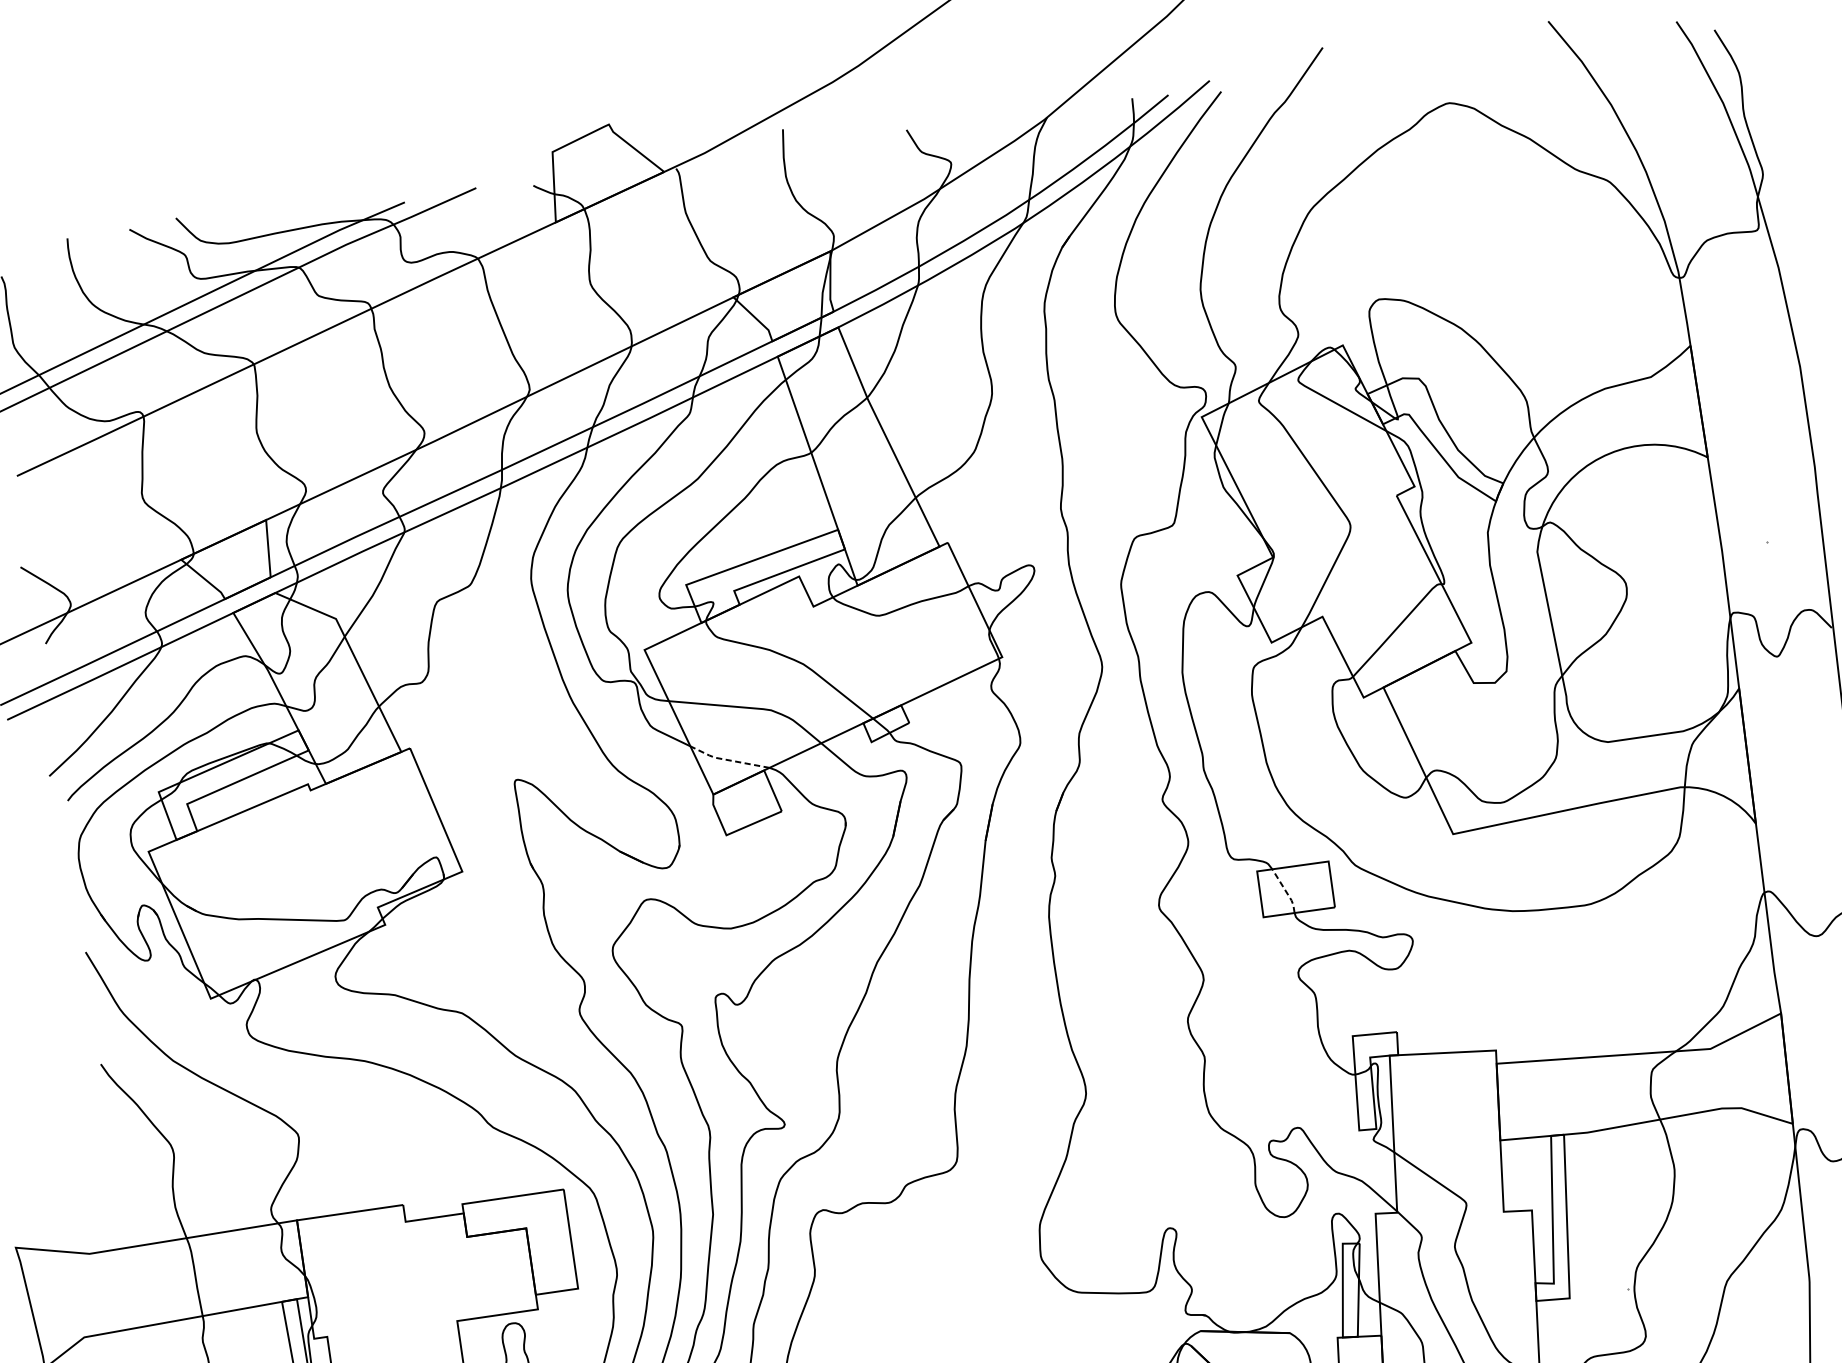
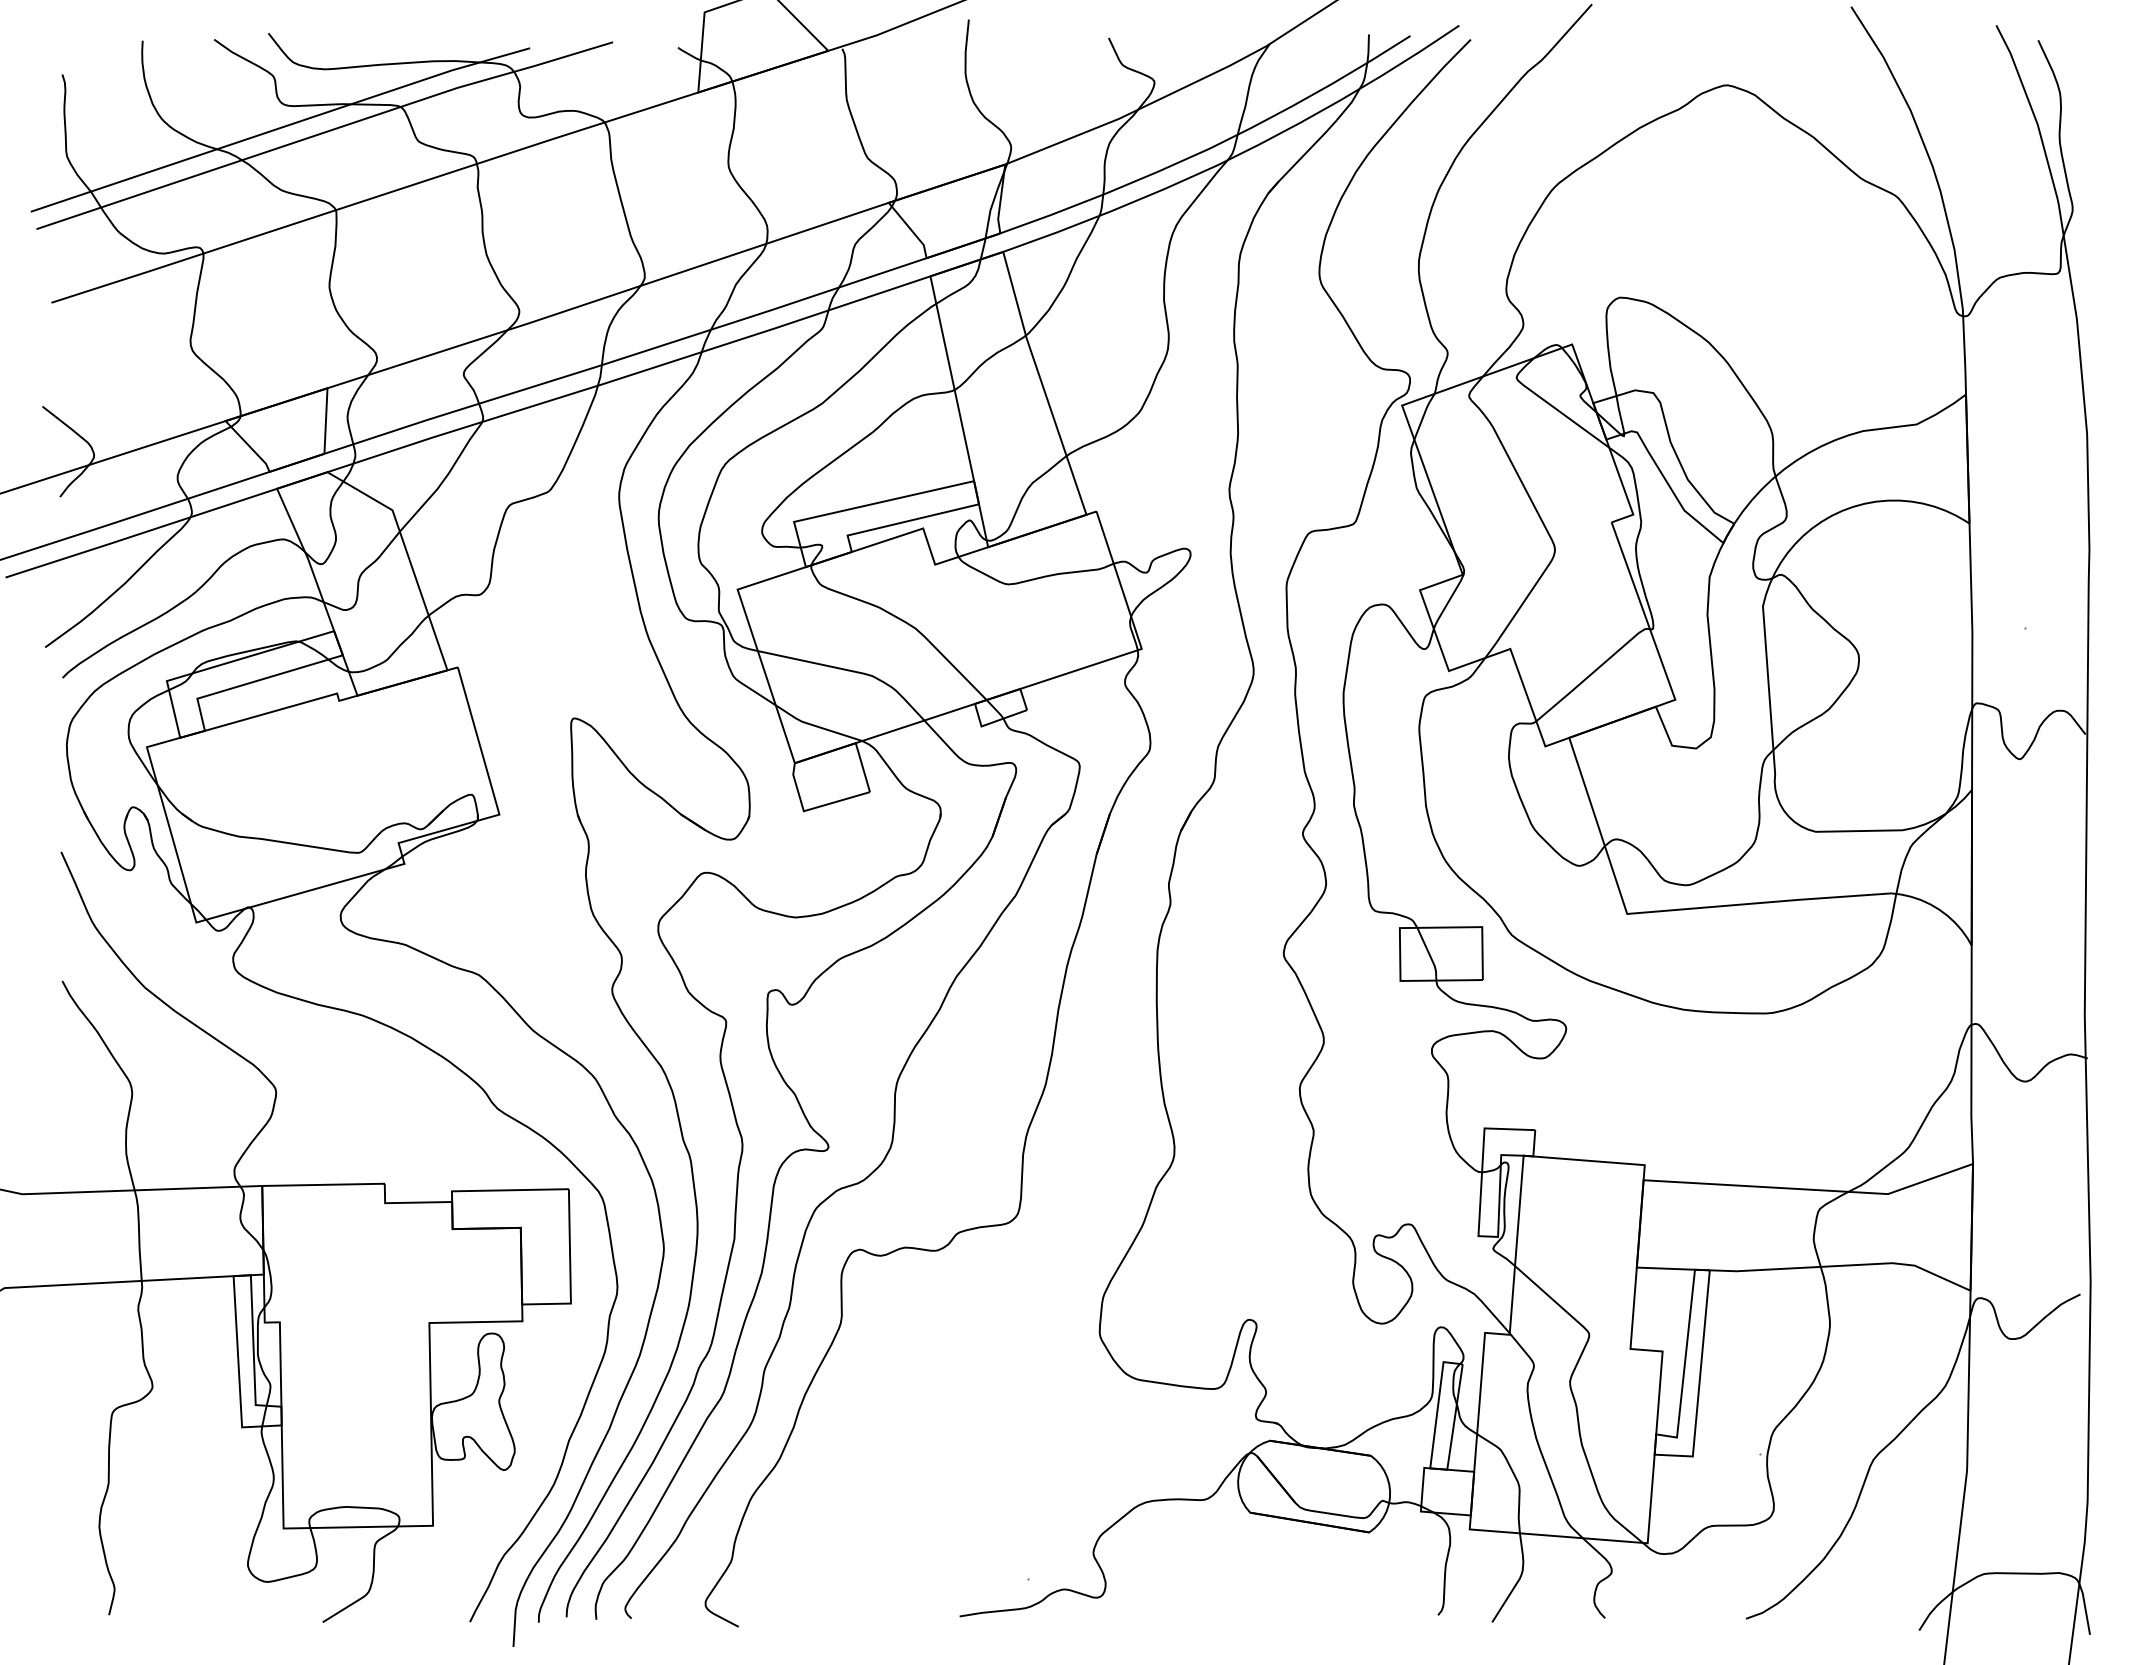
line: (728, 760) -> (816, 726), dashed -> solid
line: (1285, 891) -> (1429, 955), dashed -> solid

